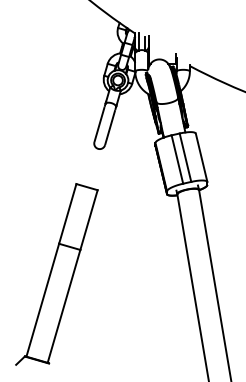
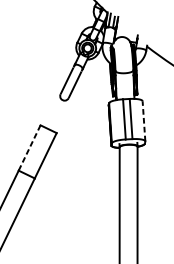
line: (201, 157) -> (143, 121), solid -> dashed
line: (67, 214) -> (29, 148), solid -> dashed

